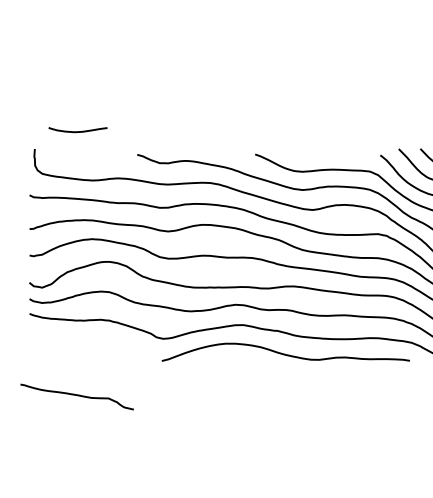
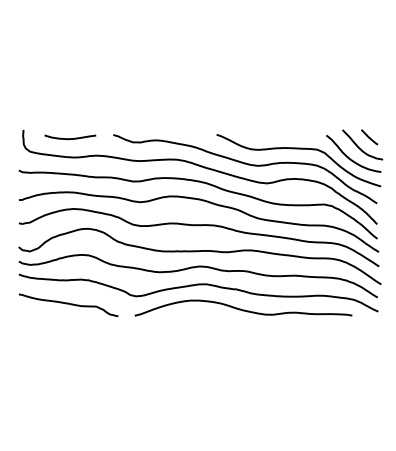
curve: (78, 131) -> (70, 138), moved
curve: (77, 396) -> (68, 304), moved

